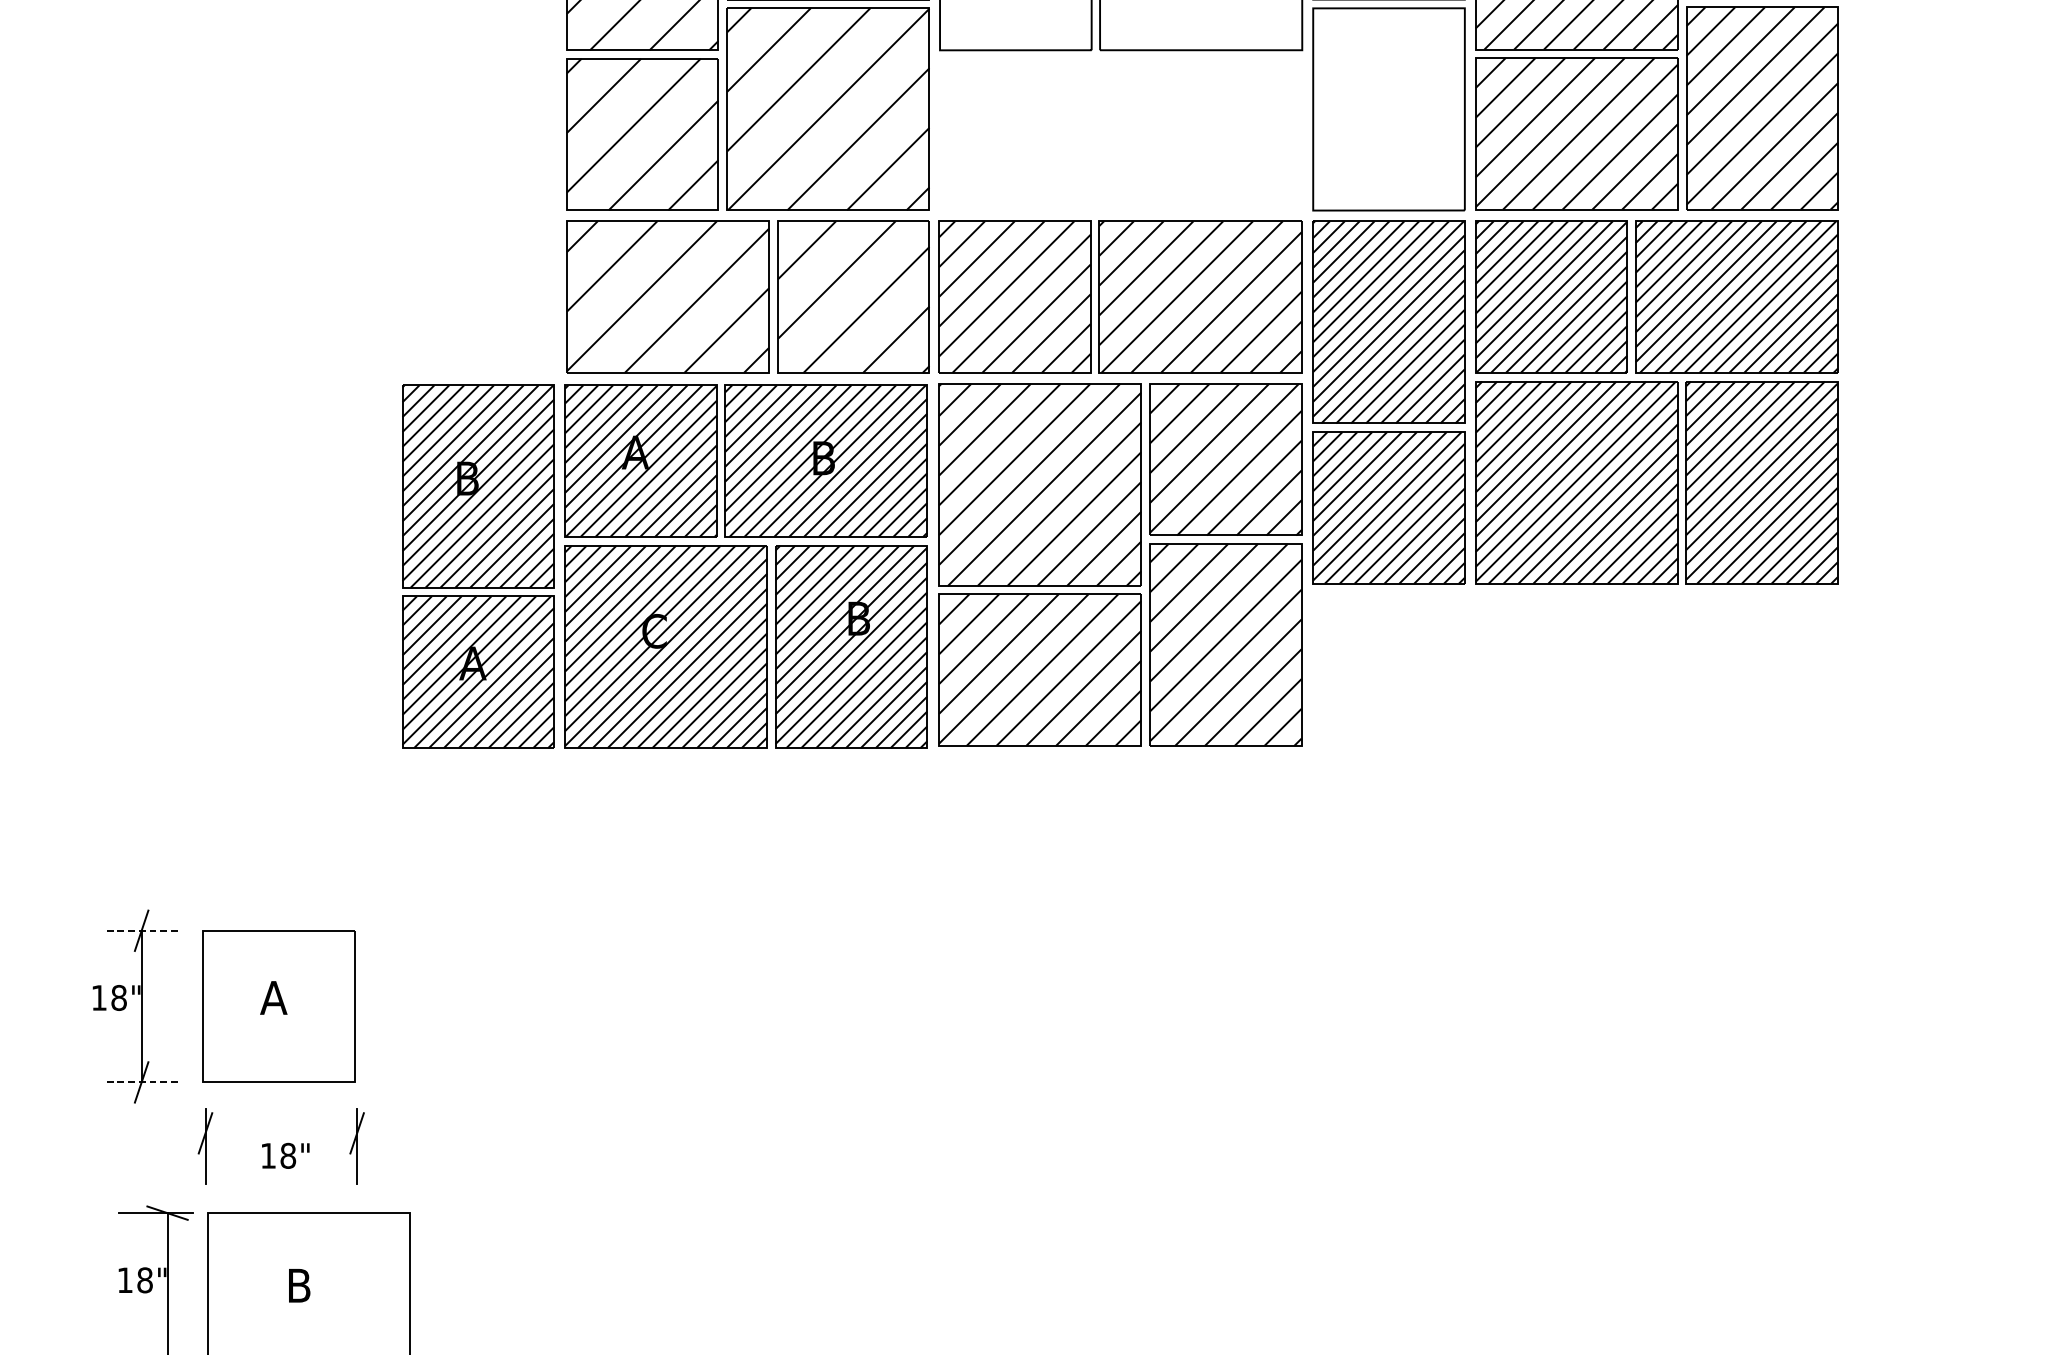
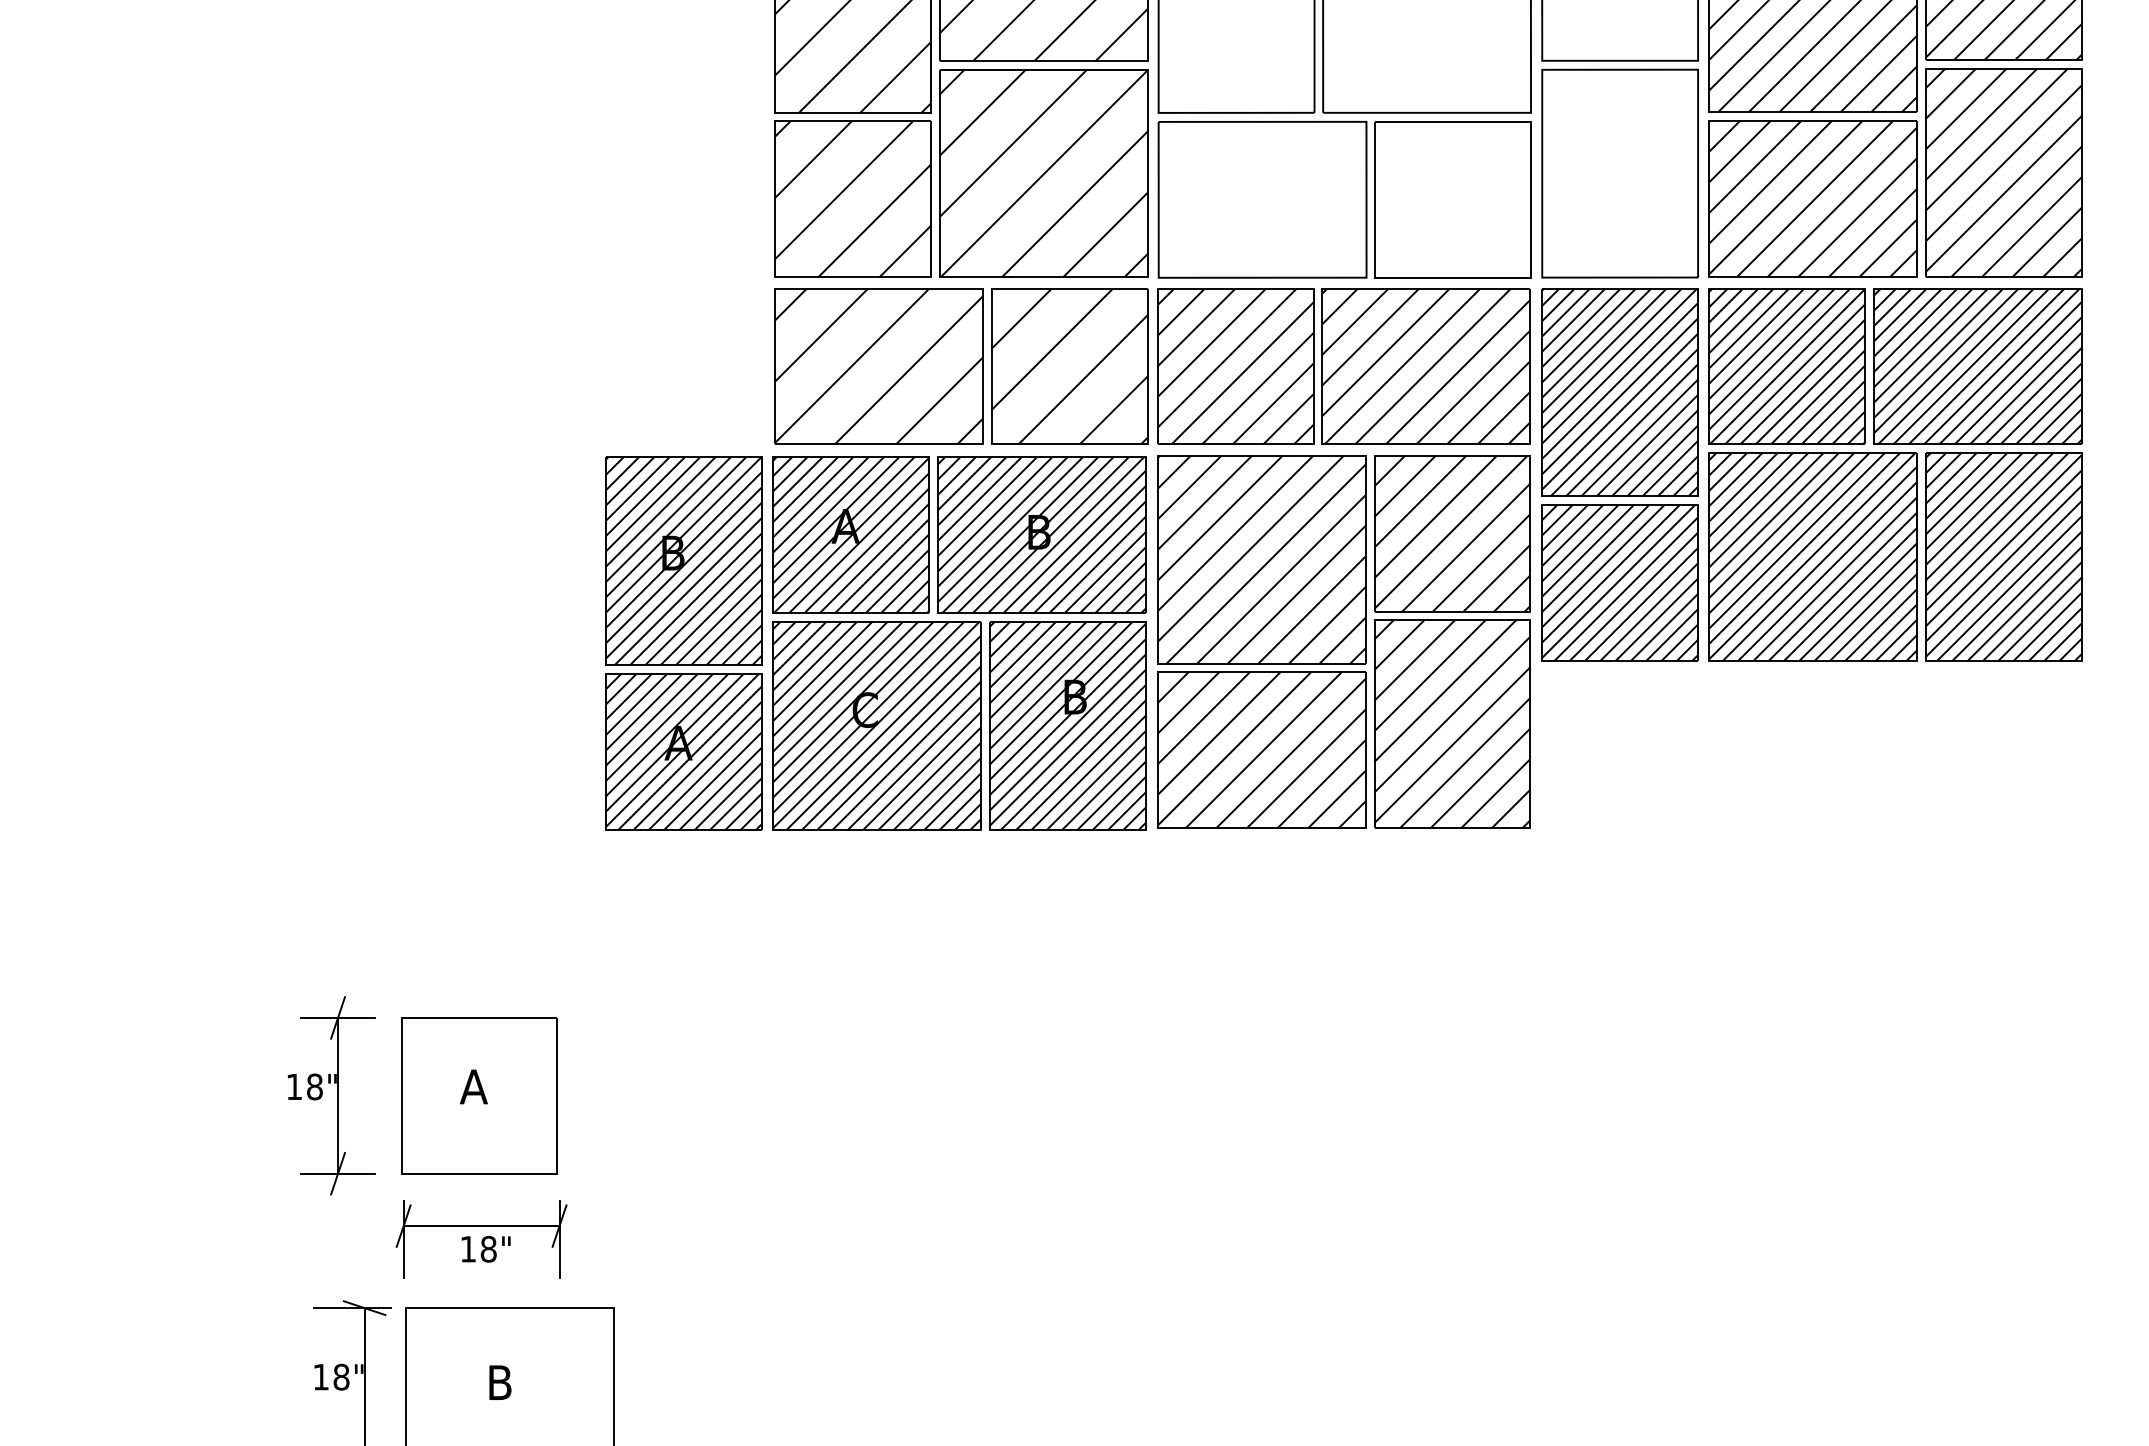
part: (1120, 134) -> (1344, 199), added
line: (141, 930) -> (337, 1017), dashed -> solid
line: (141, 1082) -> (337, 1173), dashed -> solid
line: (281, 1133) -> (481, 1226), added

